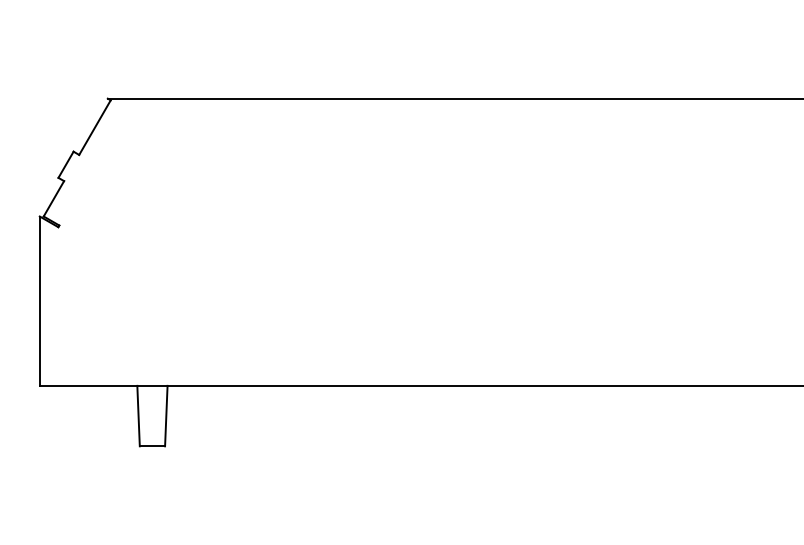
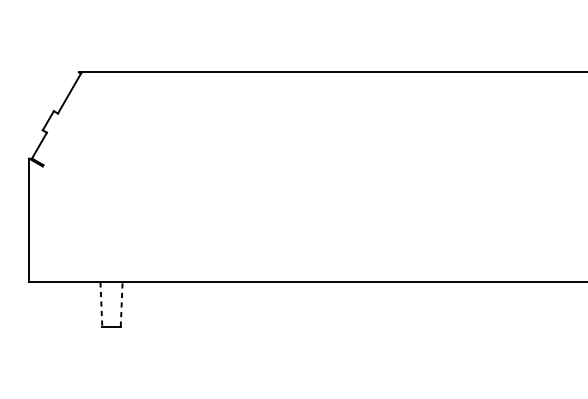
line: (166, 415) -> (121, 304), solid -> dashed
line: (138, 416) -> (101, 304), solid -> dashed

